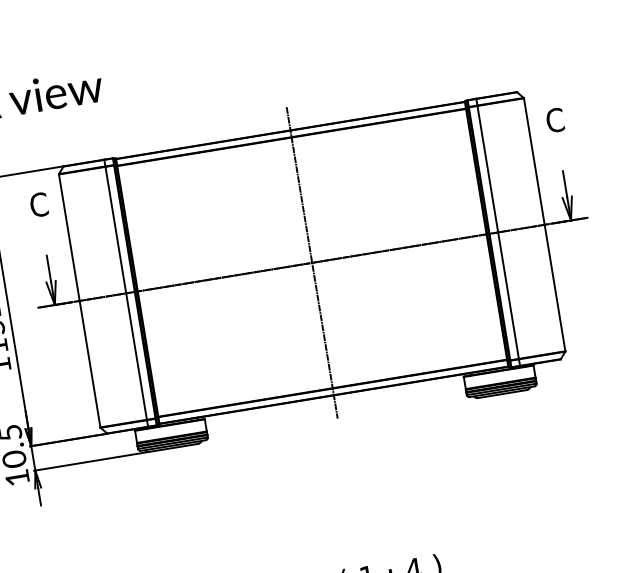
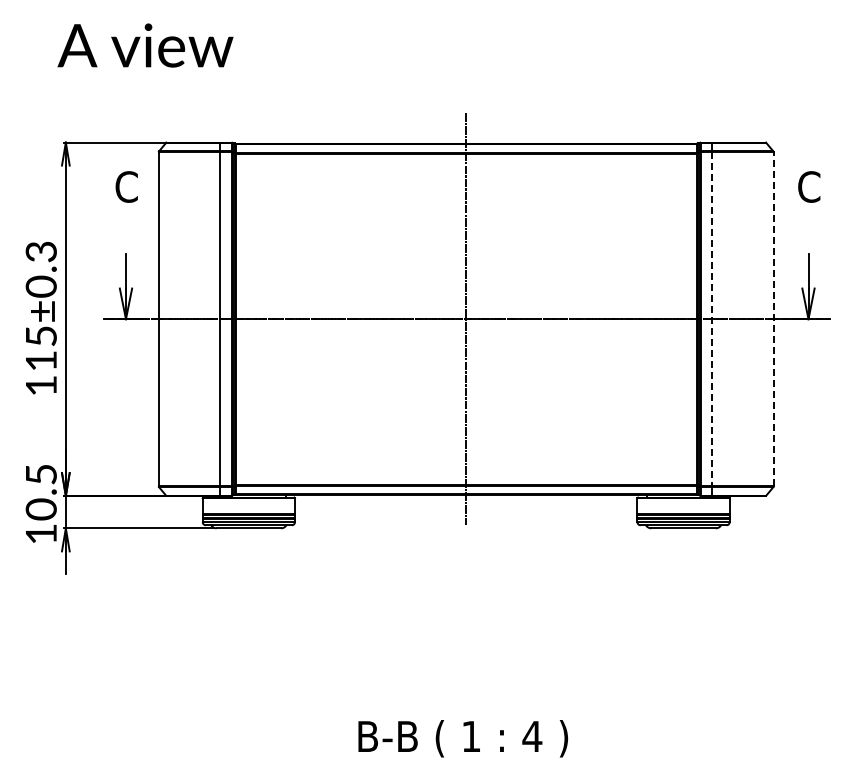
line: (544, 224) -> (773, 318), solid -> dashed
line: (498, 232) -> (712, 319), solid -> dashed

